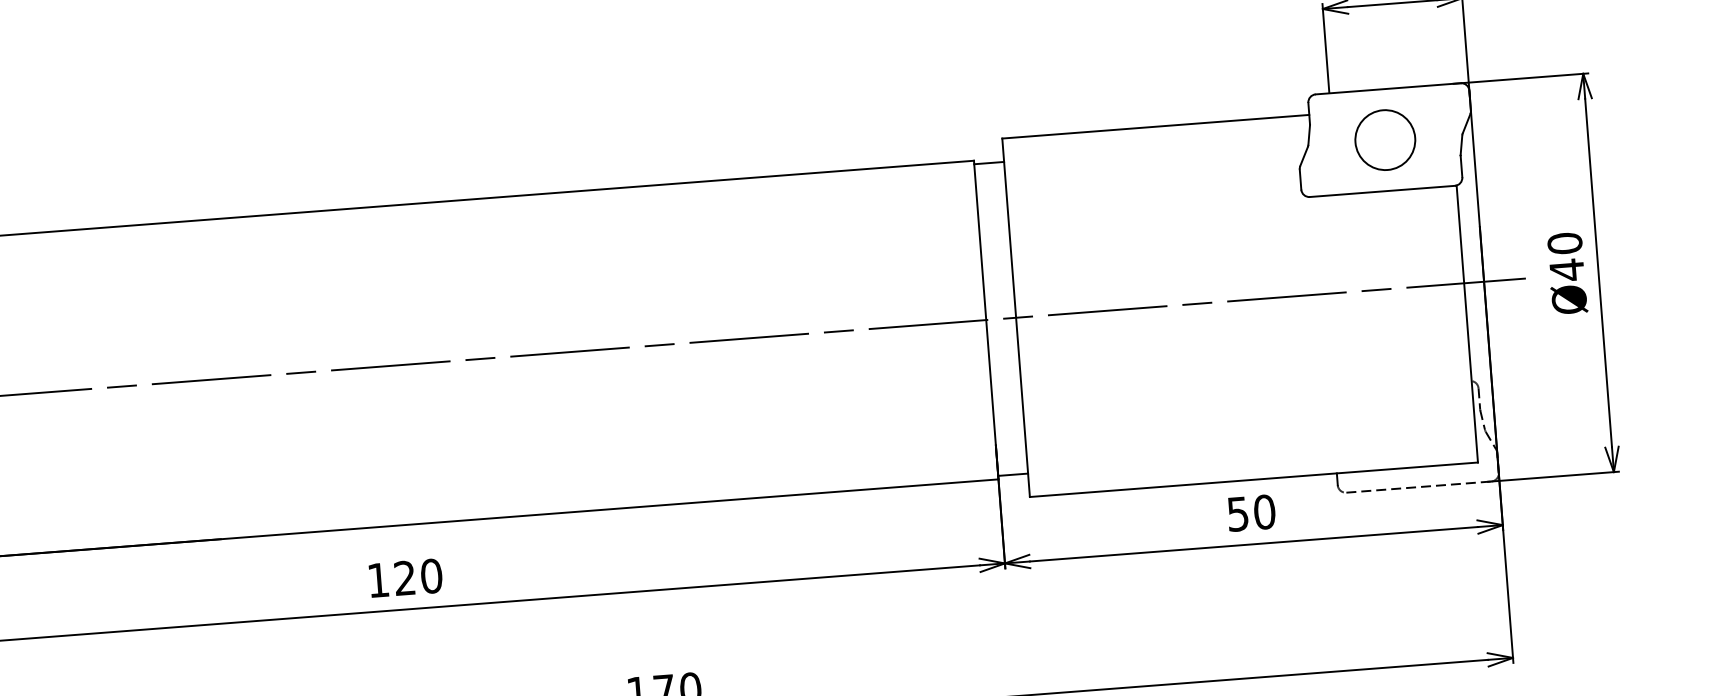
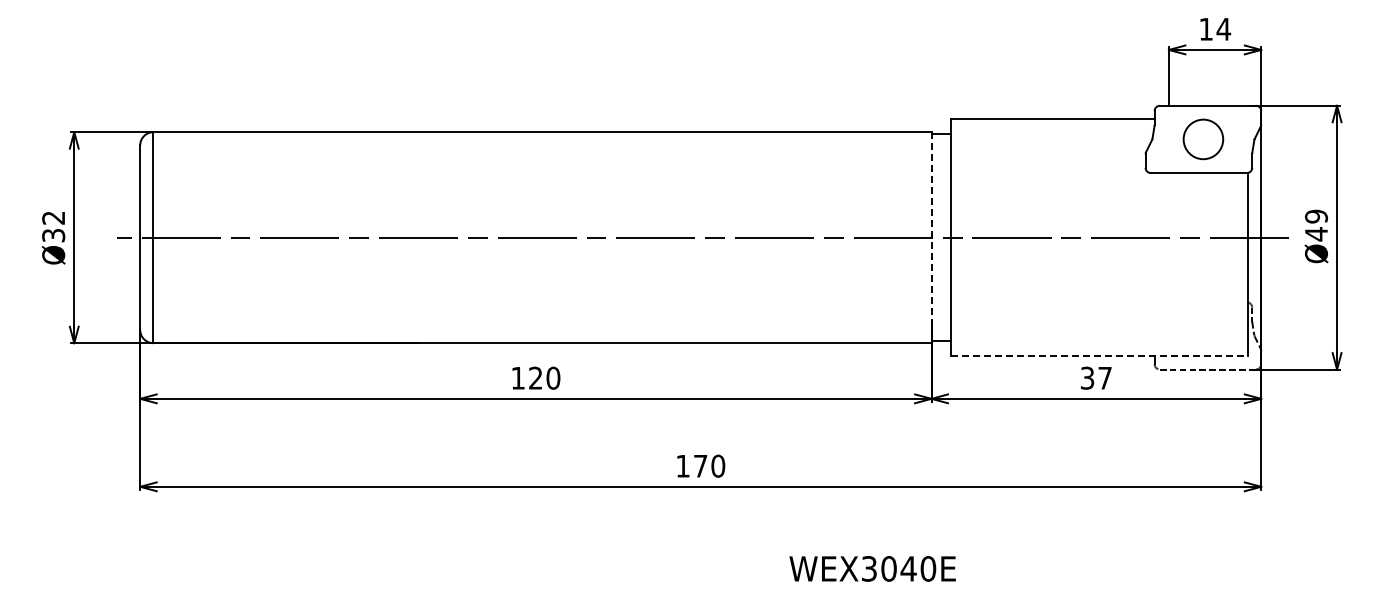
text: (1565, 243) -> (1316, 216), Ø40 -> Ø49
line: (986, 319) -> (931, 237), solid -> dashed
line: (1255, 479) -> (1100, 356), solid -> dashed
text: (1251, 512) -> (1096, 377), 50 -> 37

